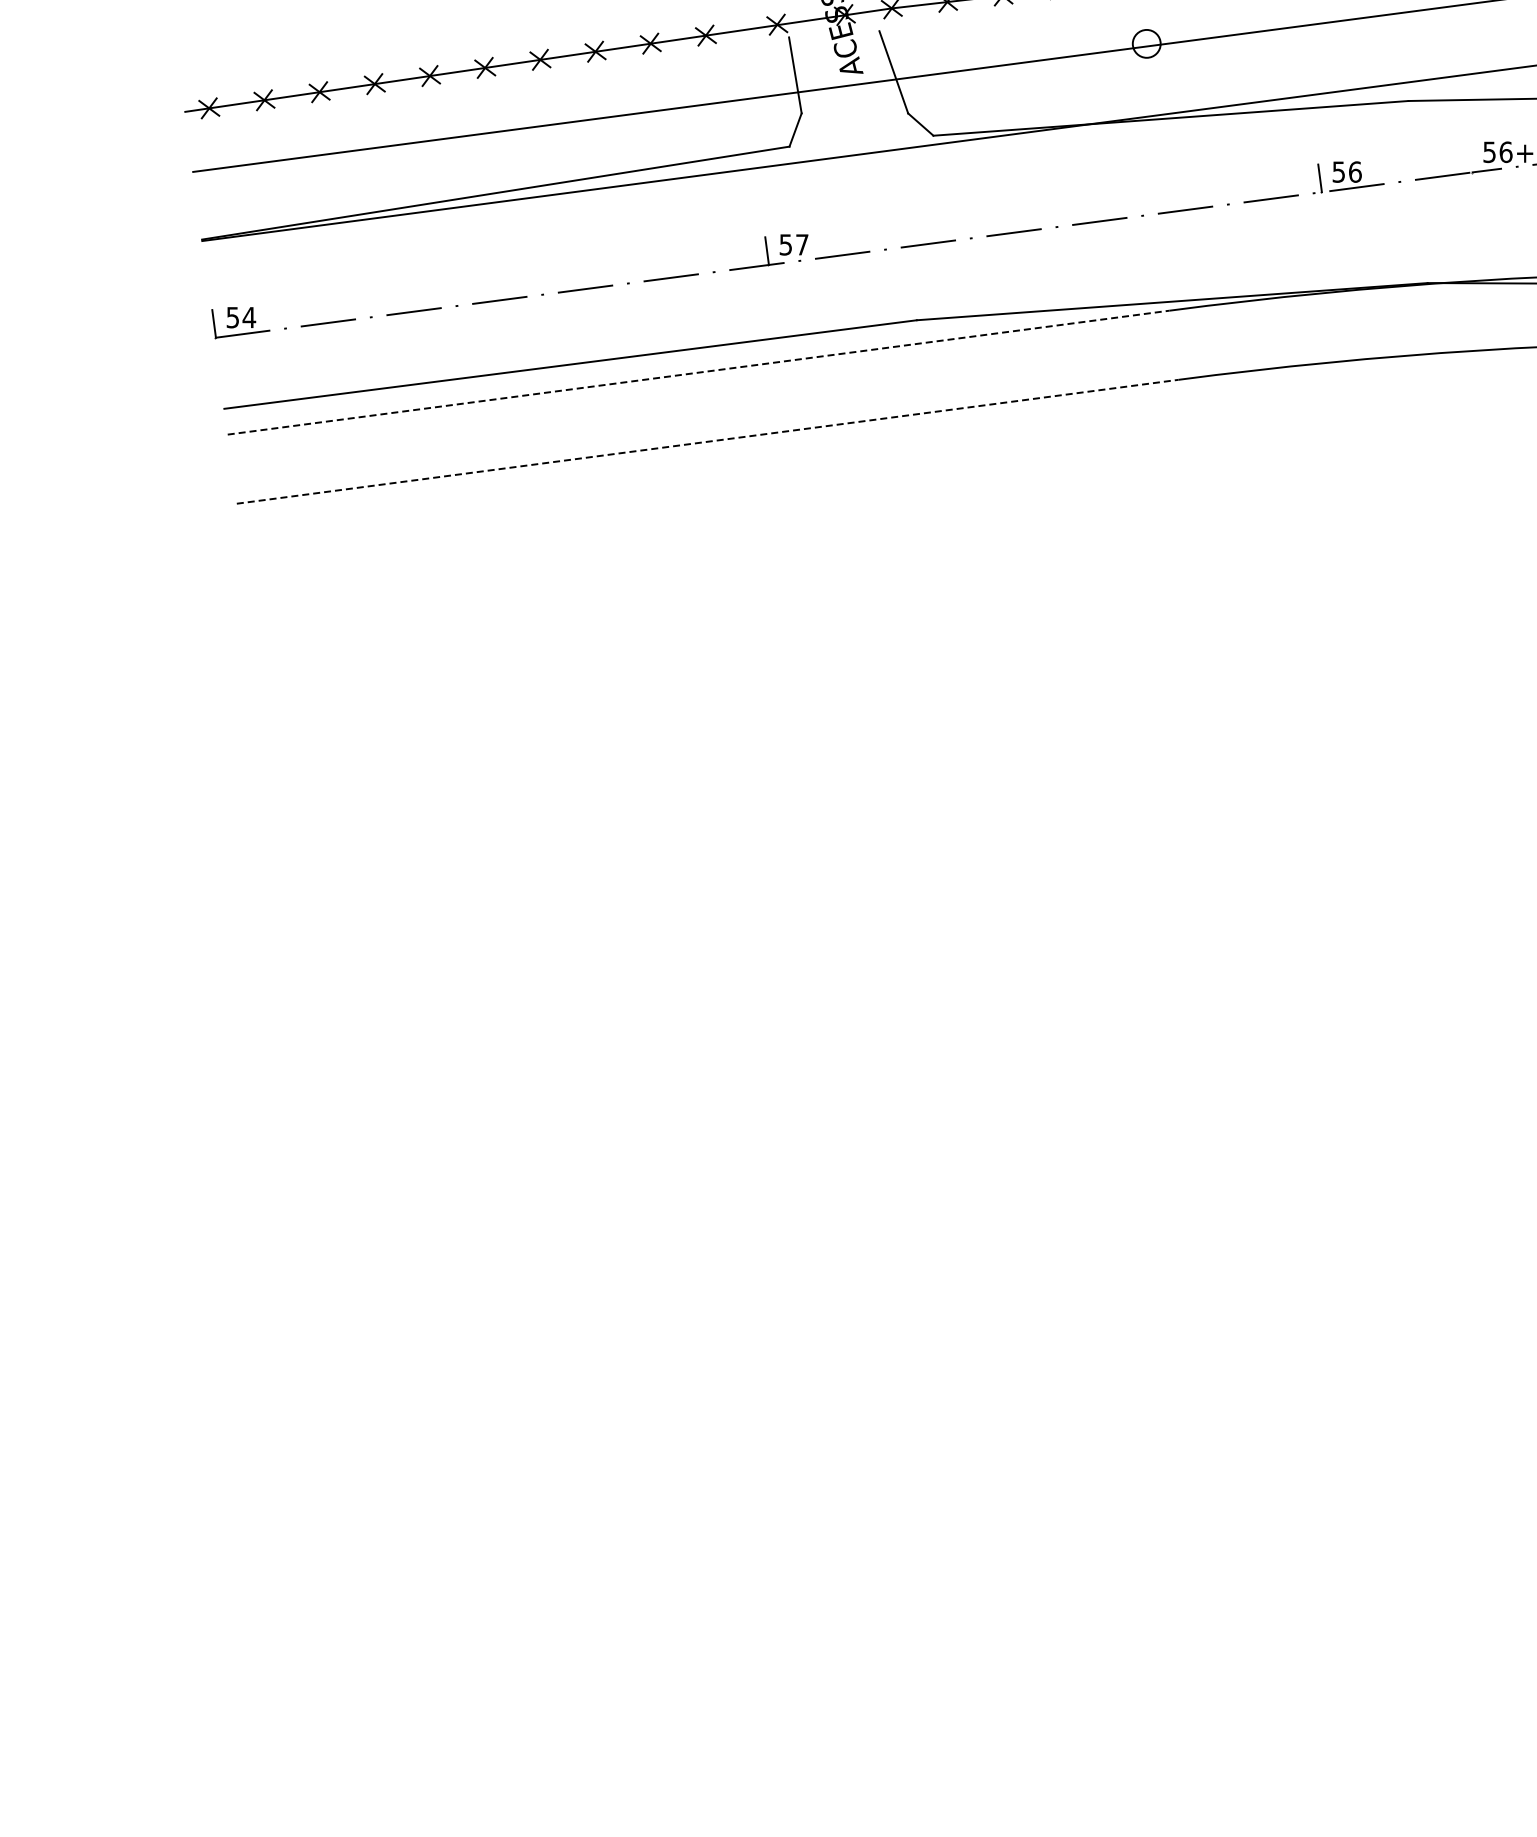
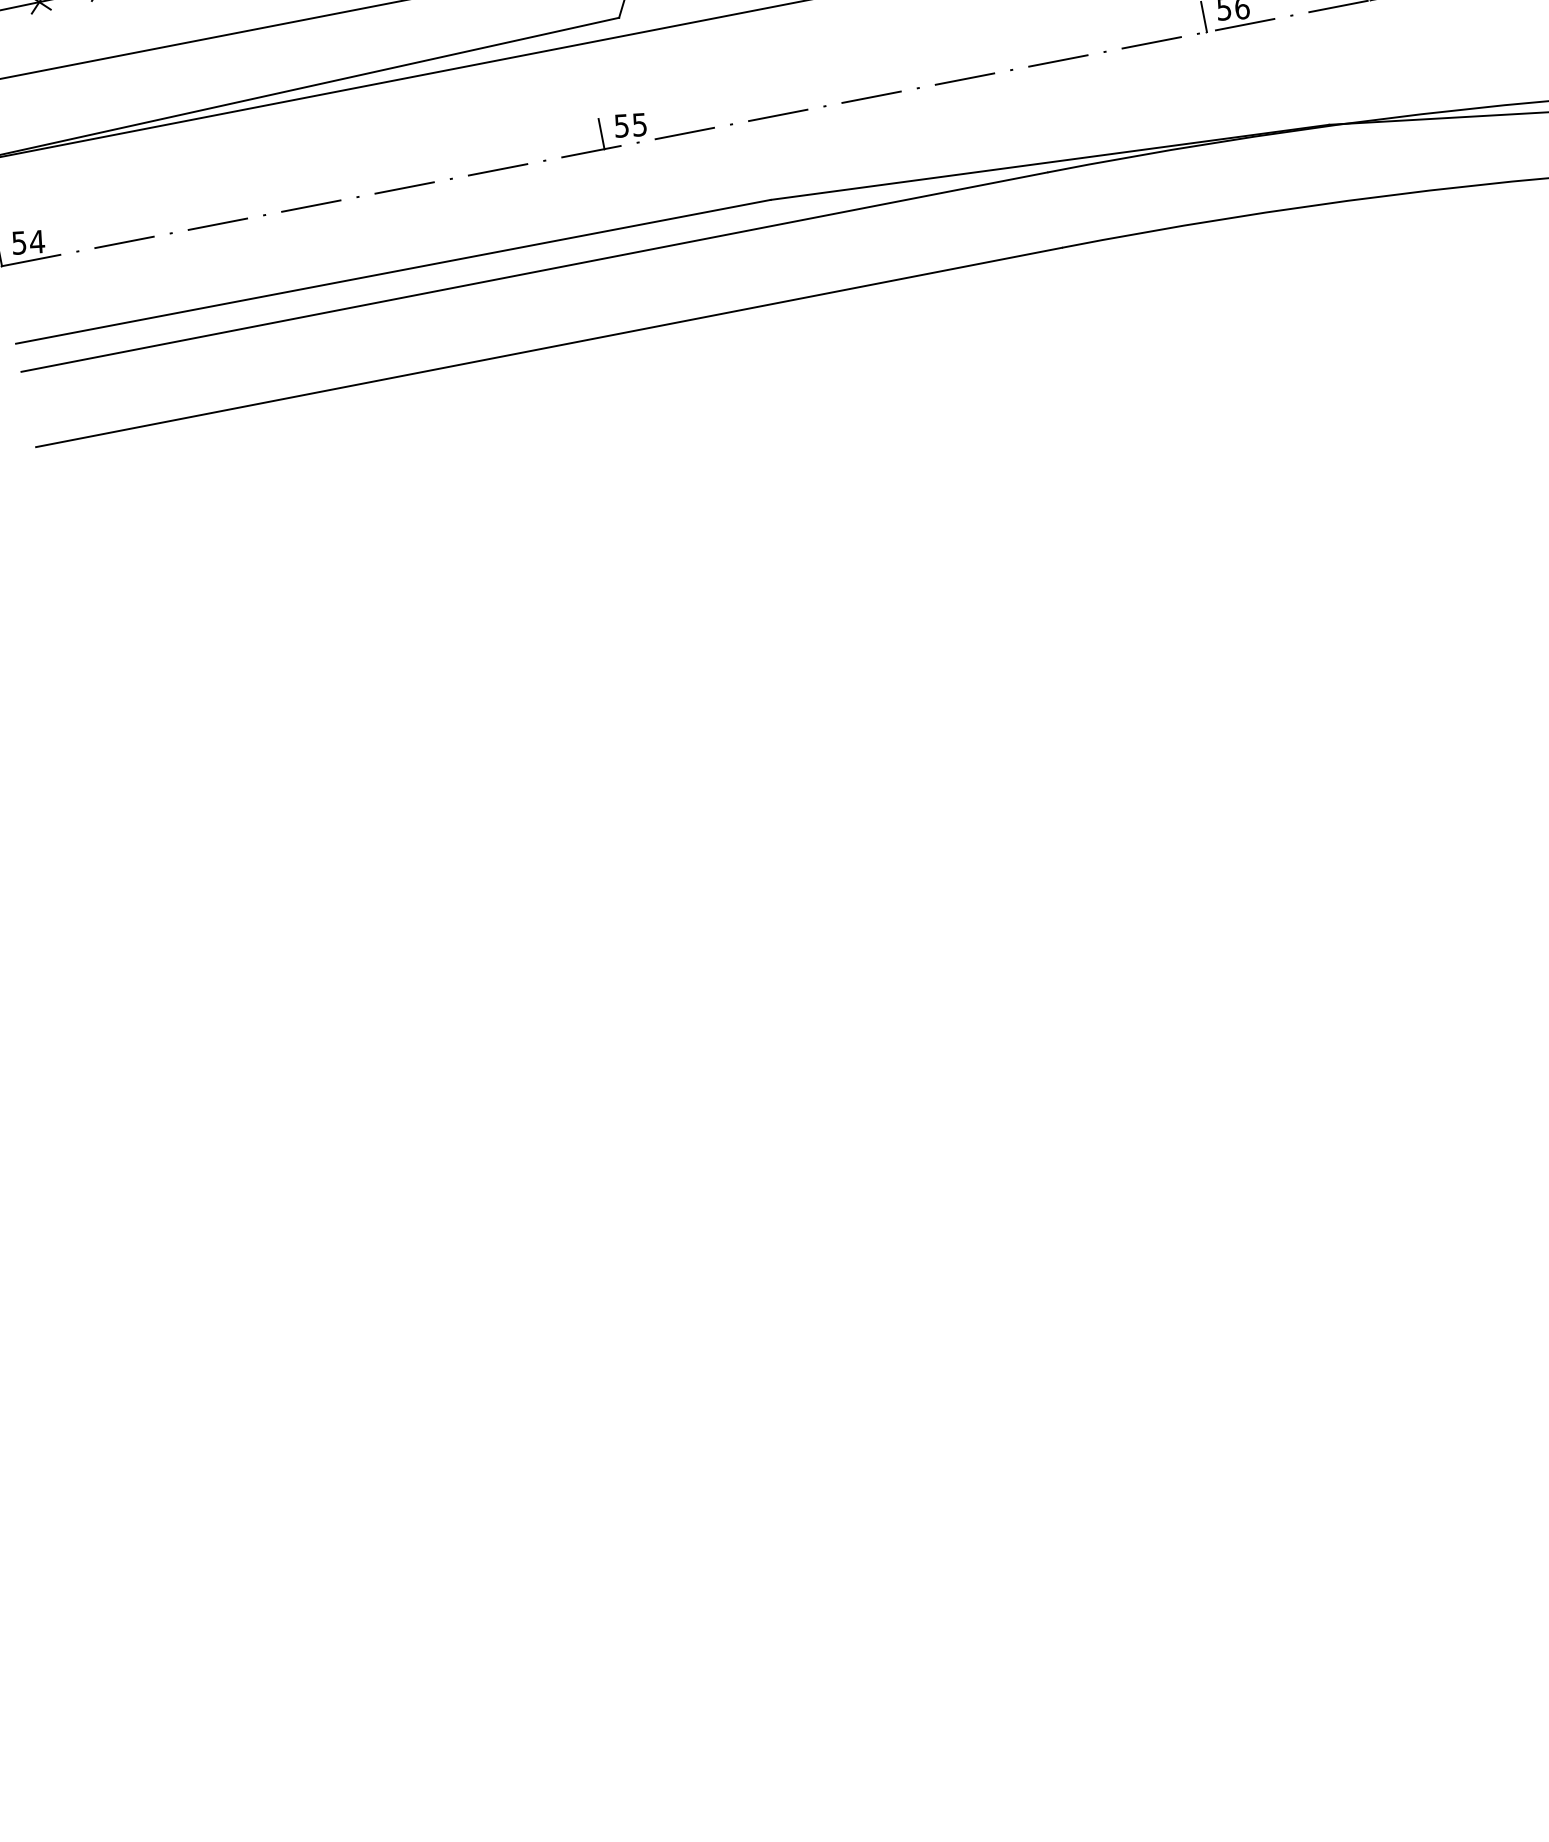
text: (802, 244) -> (639, 124), 57 -> 55
line: (698, 372) -> (534, 271), dashed -> solid
line: (707, 441) -> (548, 347), dashed -> solid

